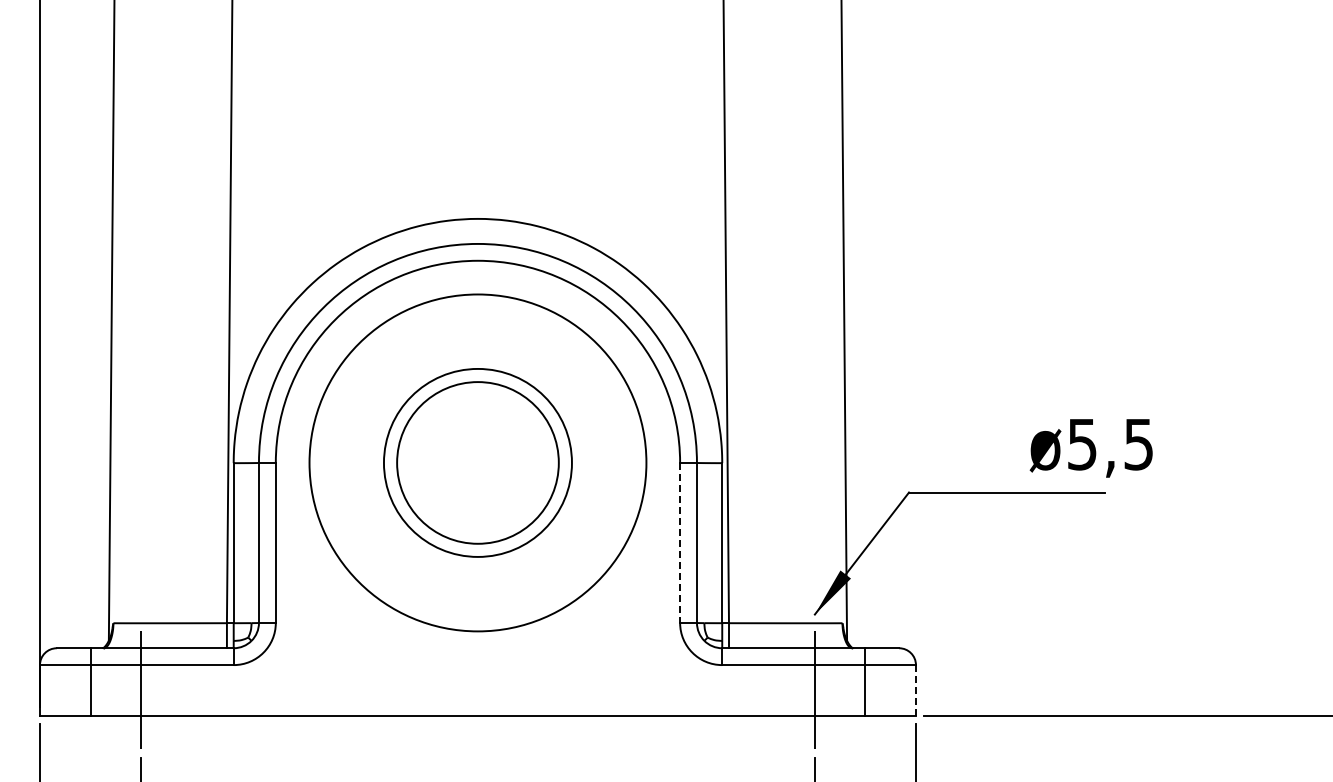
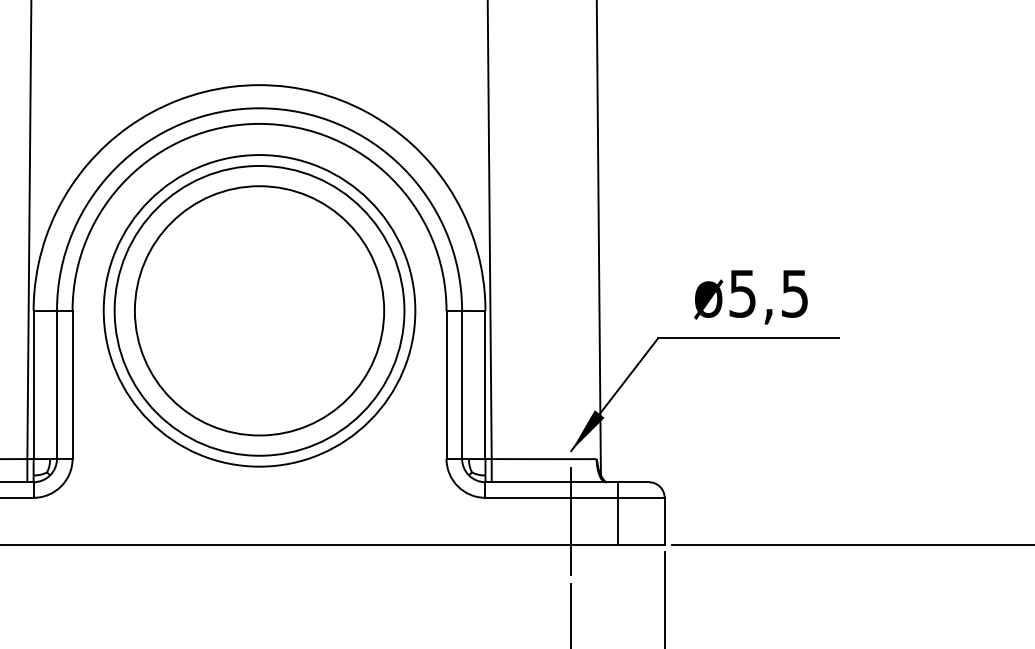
text: (1090, 448) -> (750, 297), moved
circle: (477, 462) -> (259, 310), size x1.67
circle: (477, 462) -> (259, 310), size x1.67
line: (680, 543) -> (446, 385), dashed -> solid
line: (915, 689) -> (664, 520), dashed -> solid

